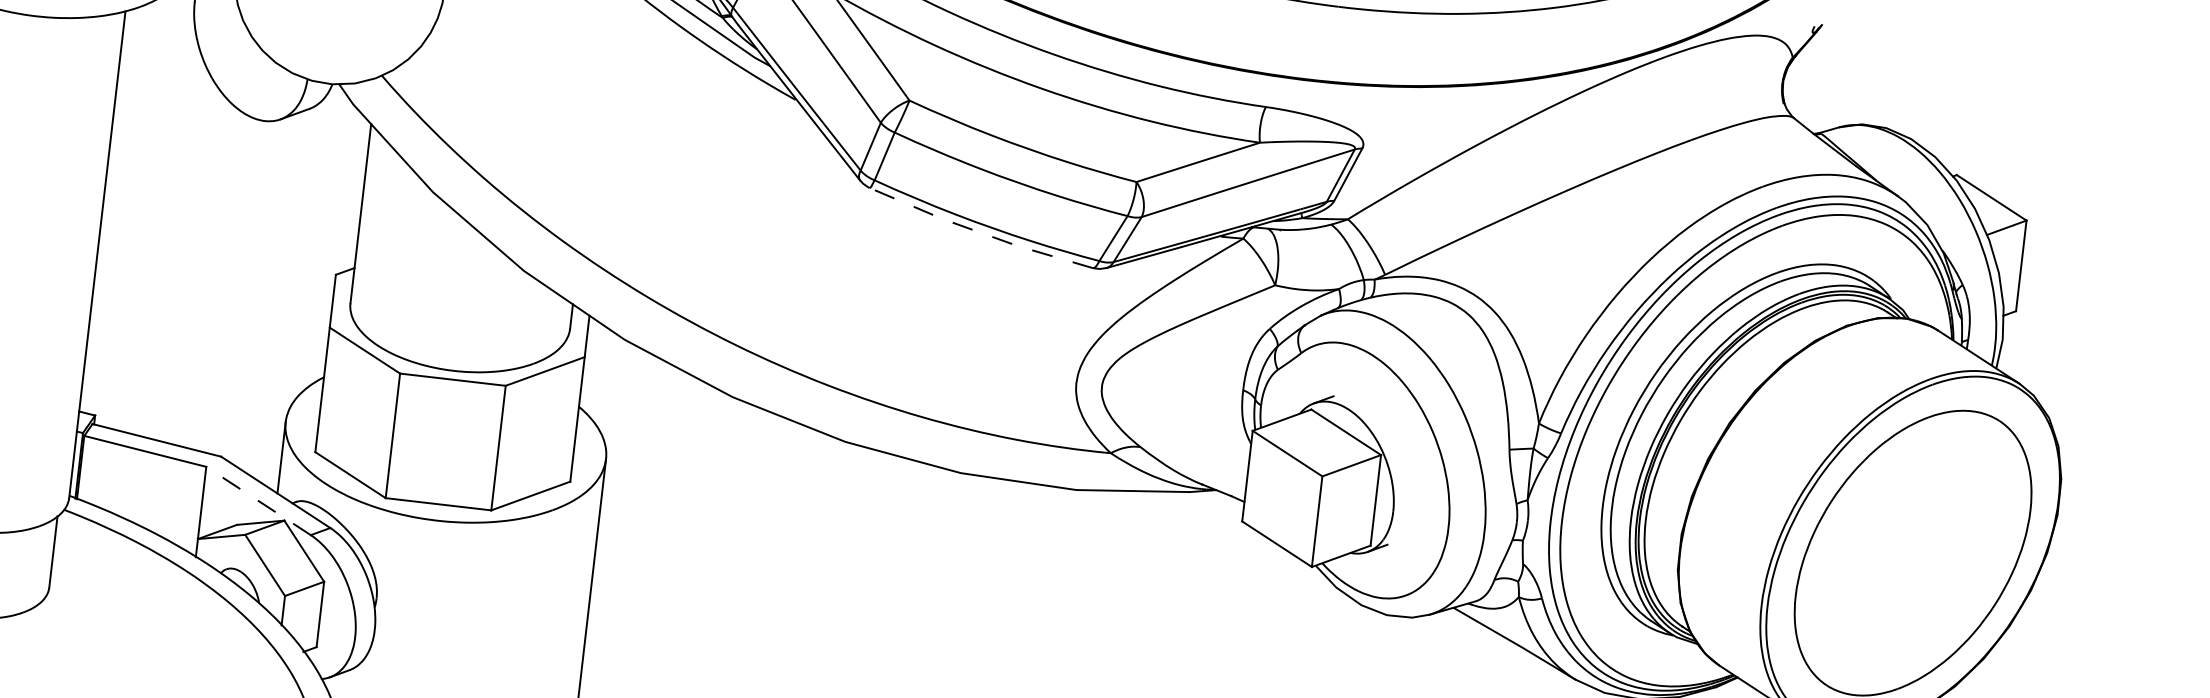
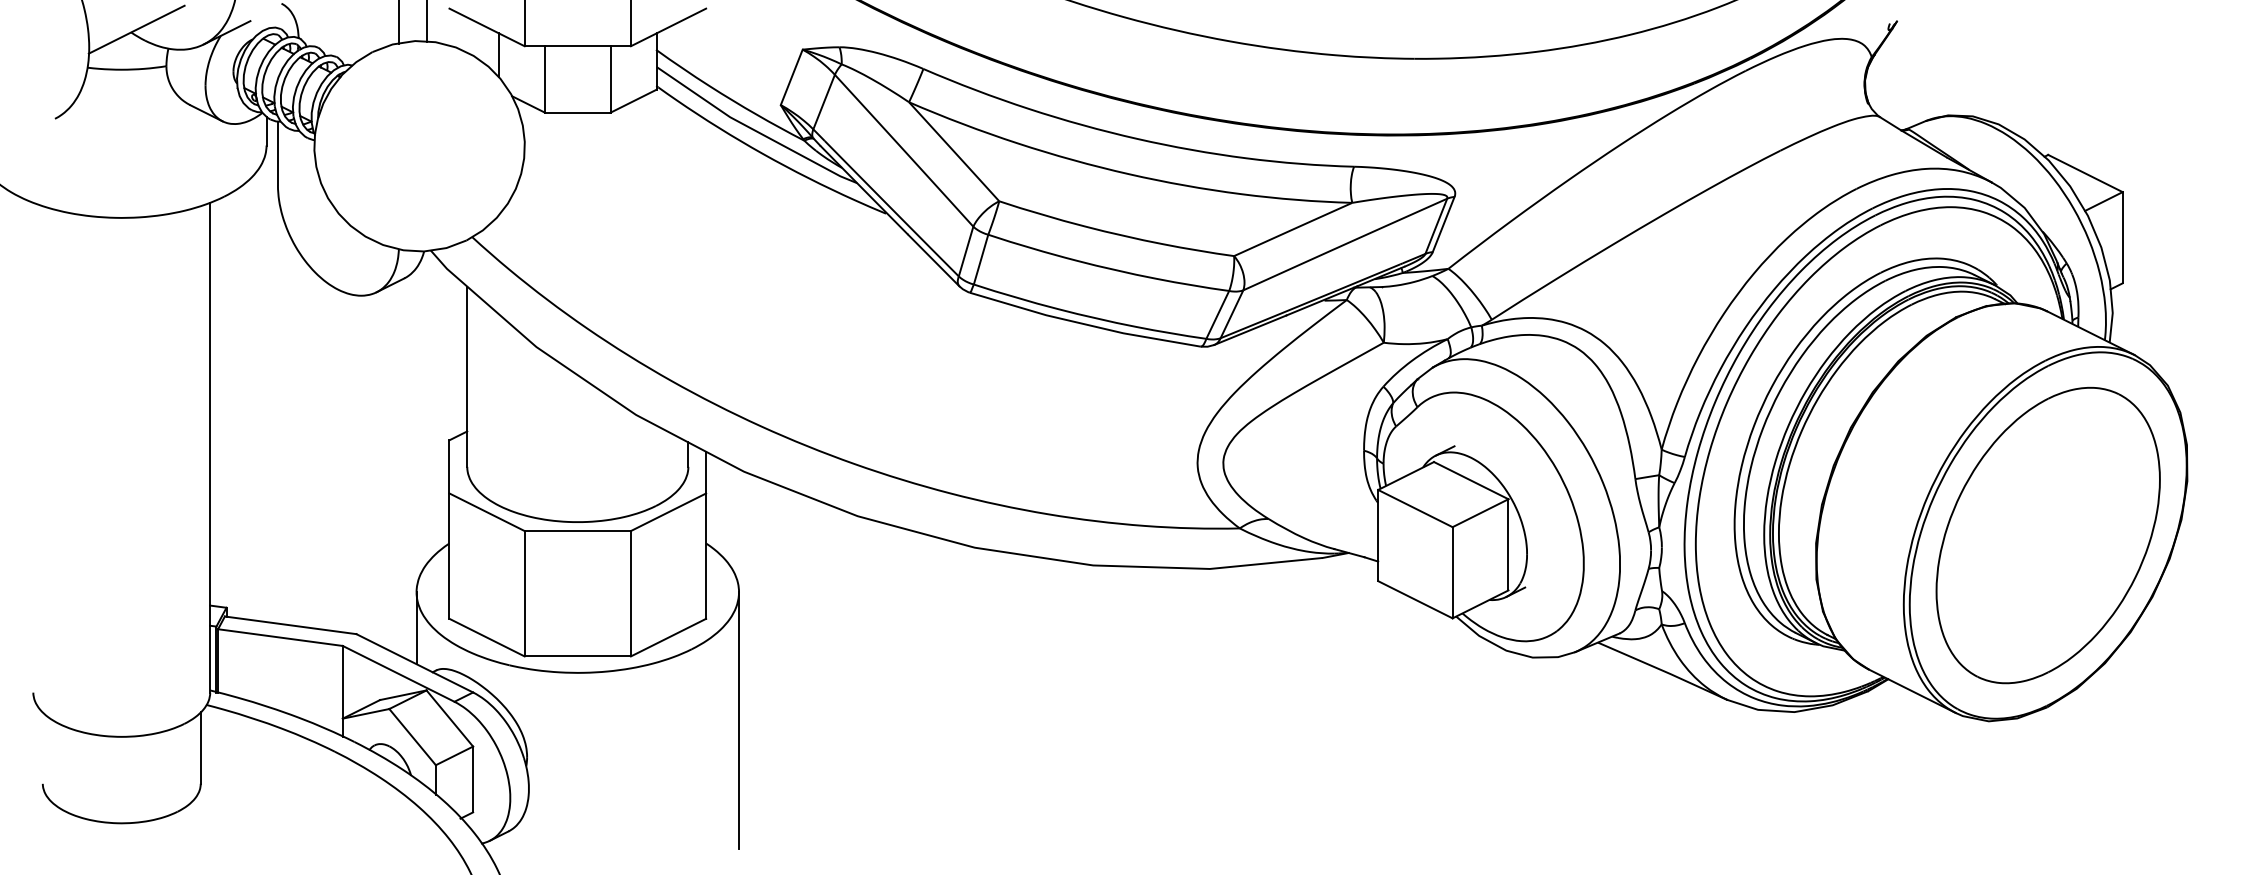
line: (979, 232) -> (1083, 324), dashed -> solid
line: (258, 500) -> (398, 673), dashed -> solid

